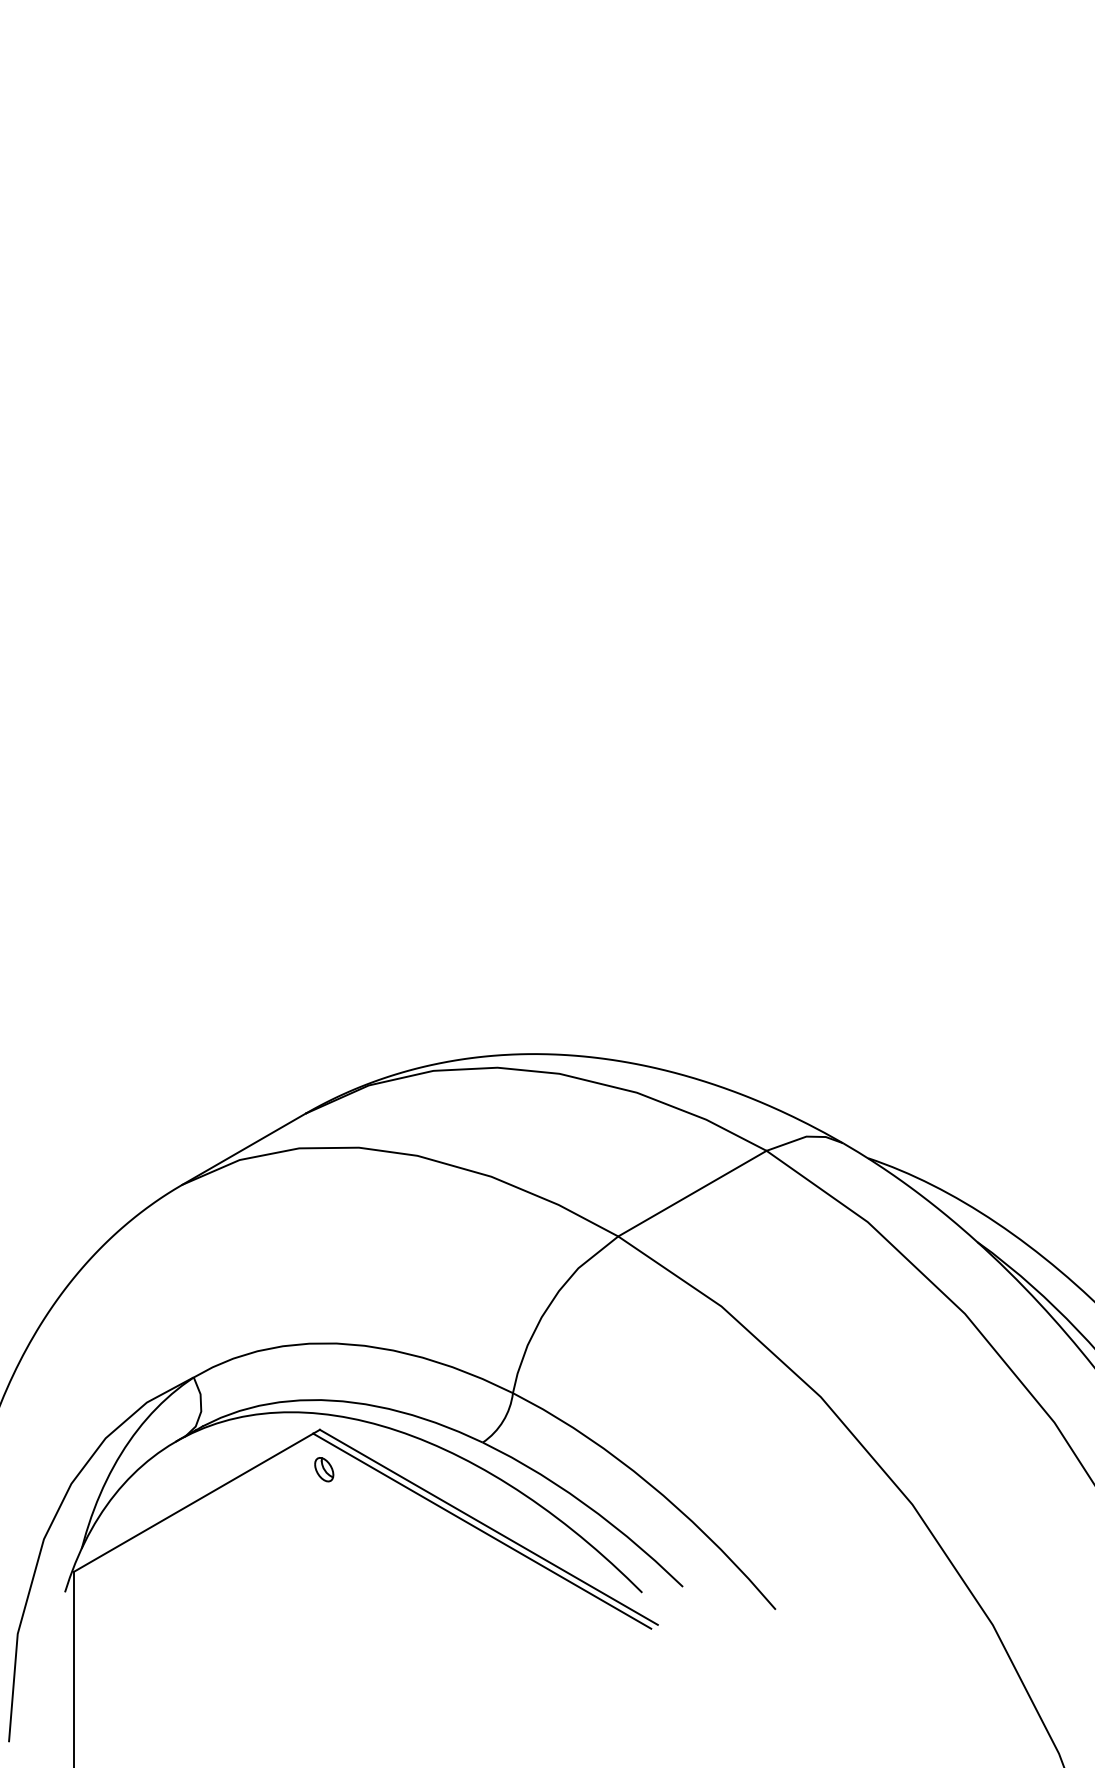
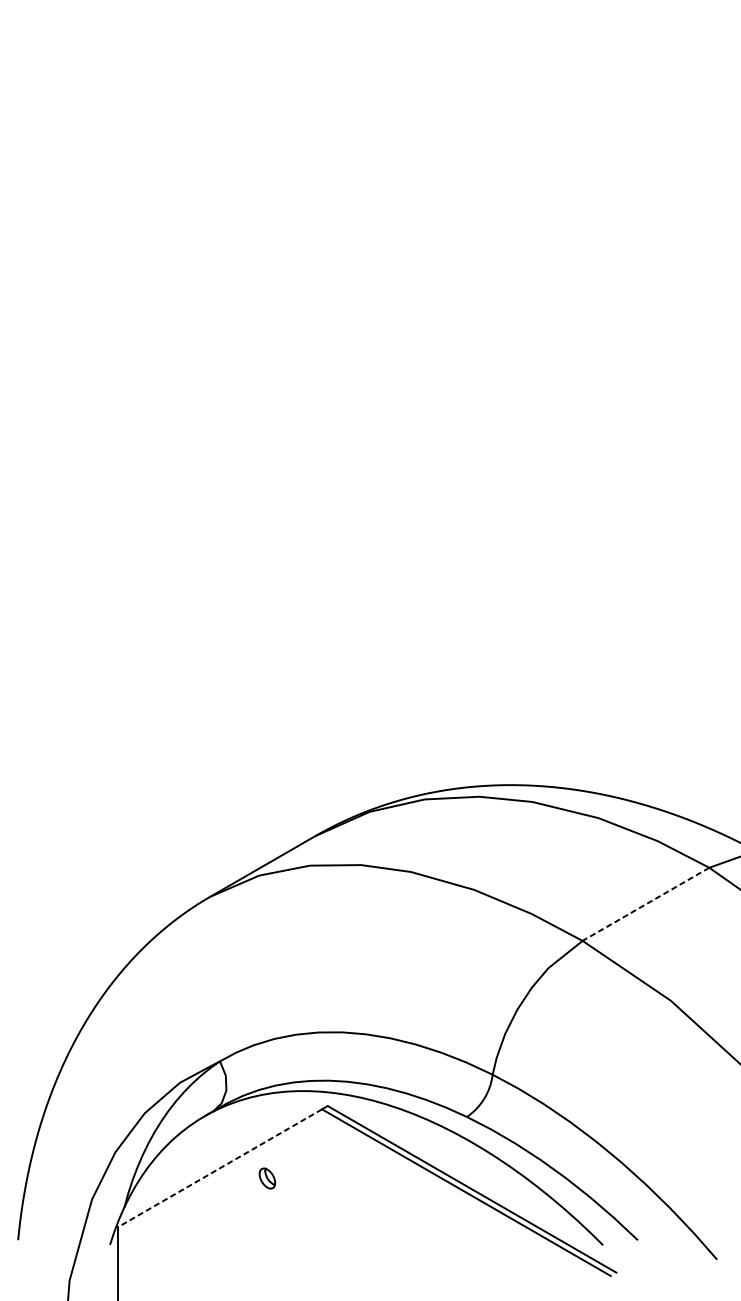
line: (692, 1193) -> (646, 904), solid -> dashed
part: (324, 1469) -> (267, 1178), moved
line: (193, 1502) -> (219, 1168), solid -> dashed

